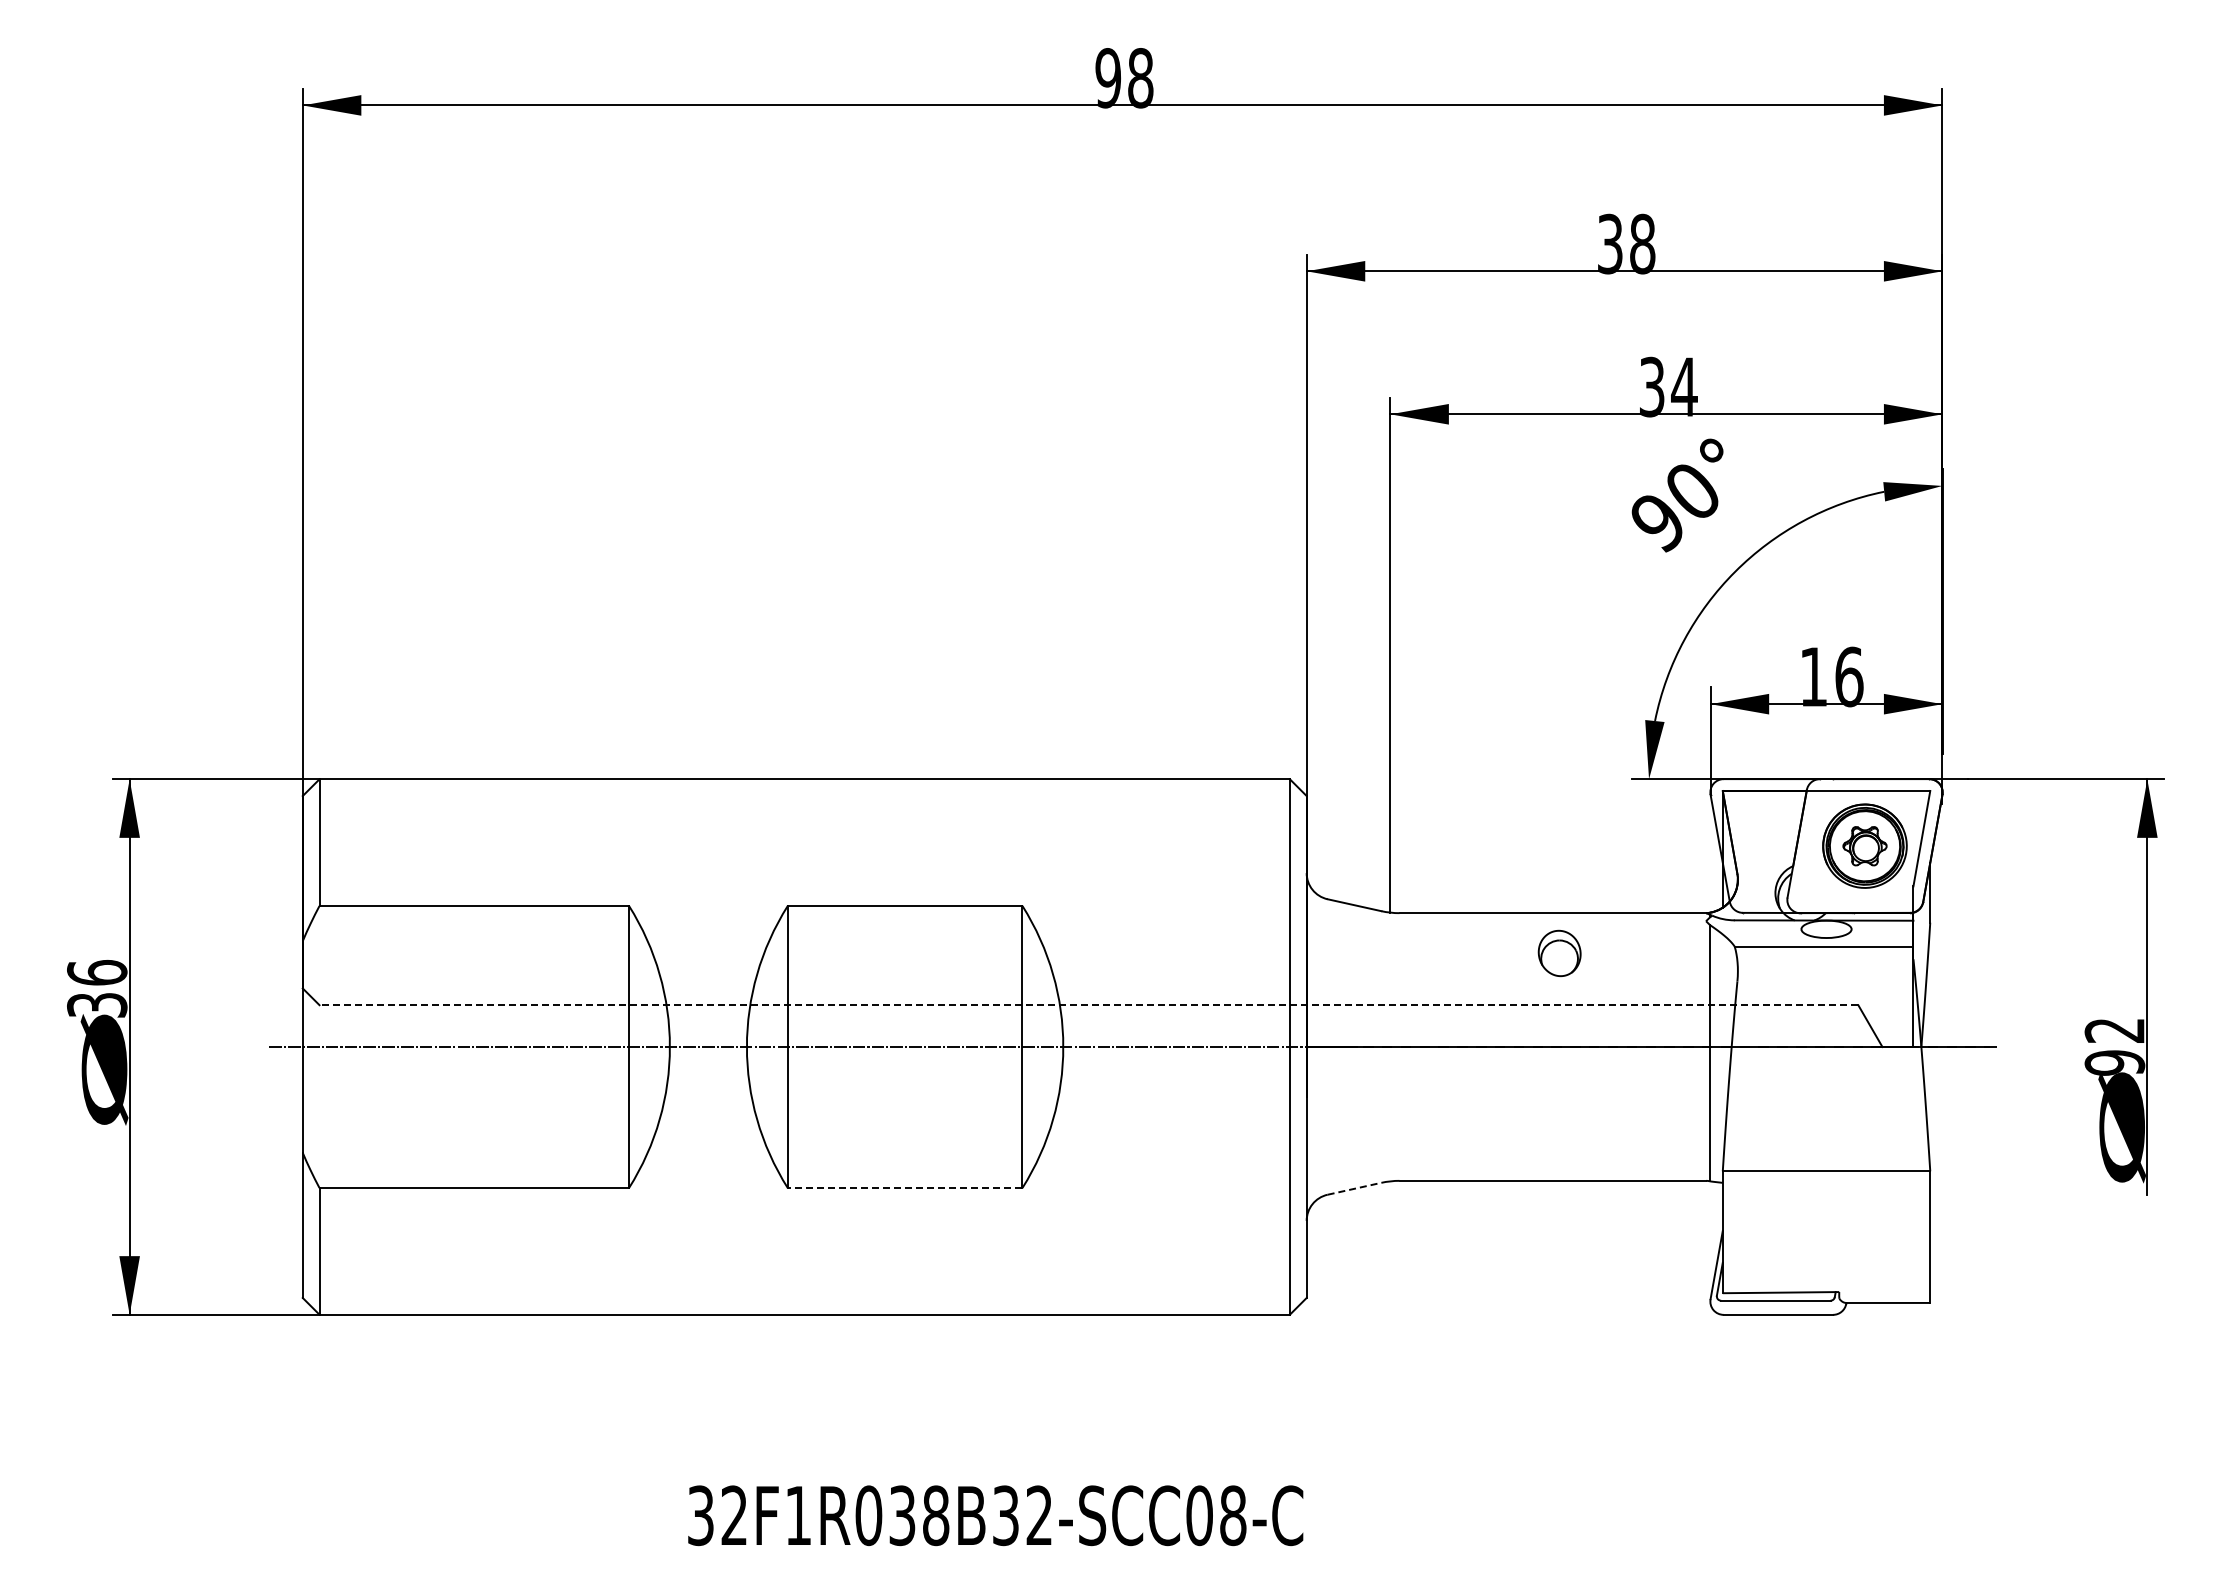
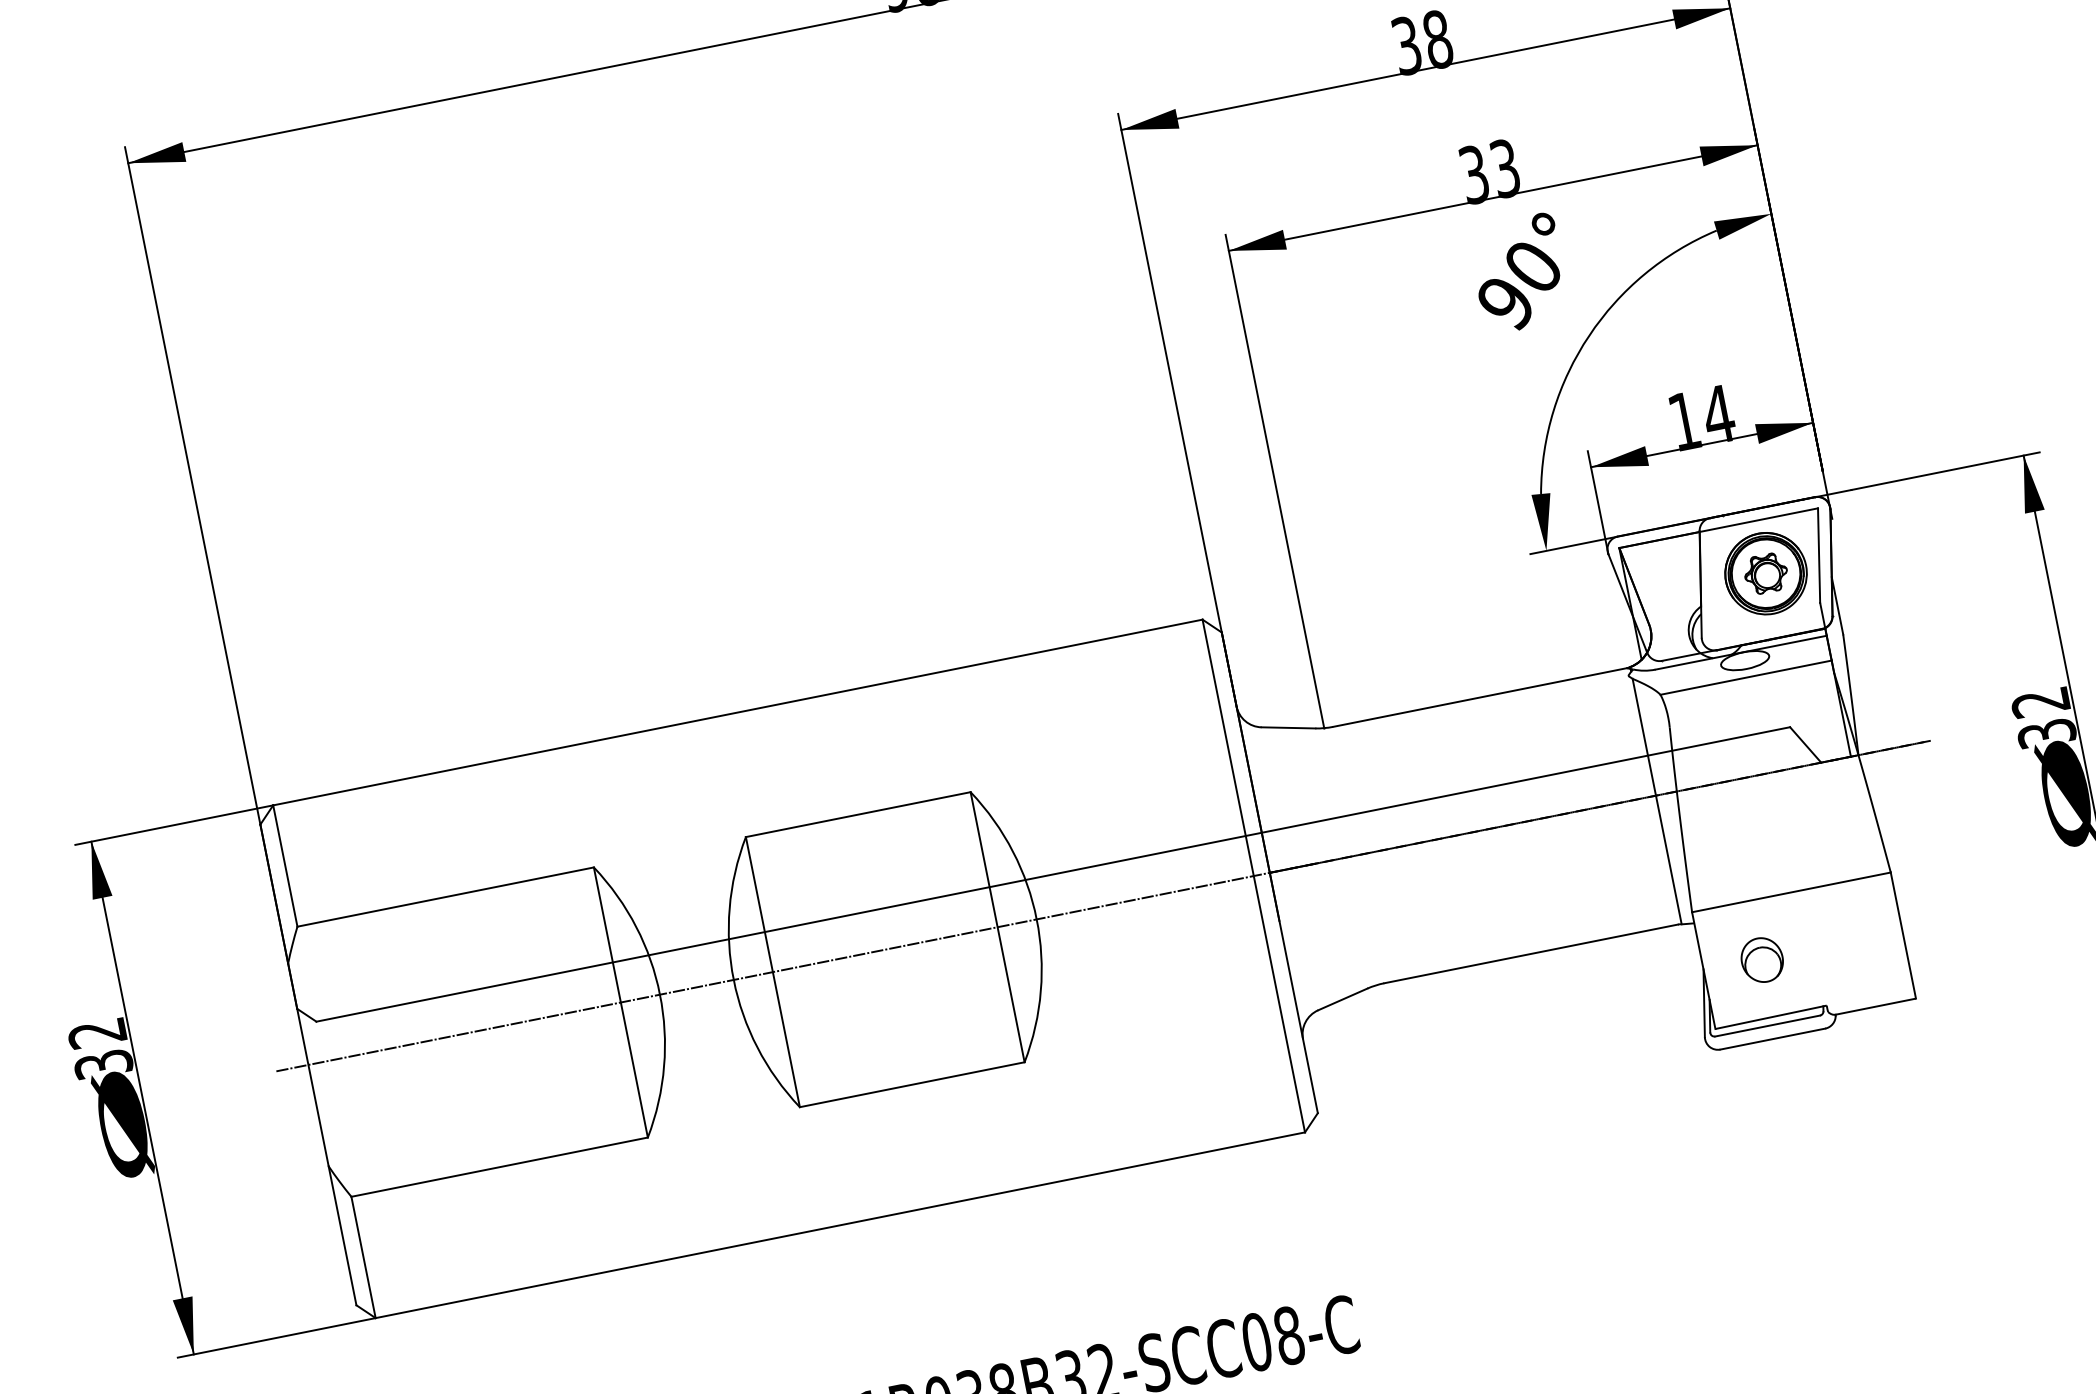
text: (1684, 386) -> (1505, 167), 34 -> 33
text: (1849, 676) -> (1718, 414), 16 -> 14
part: (1559, 953) -> (1762, 960), moved
text: (97, 972) -> (97, 1032), 36 -> 32
line: (1088, 1005) -> (1052, 874), dashed -> solid
text: (2114, 1062) -> (2046, 733), 92 -> 32
line: (904, 1188) -> (911, 1085), dashed -> solid
line: (1354, 1188) -> (1342, 999), dashed -> solid

